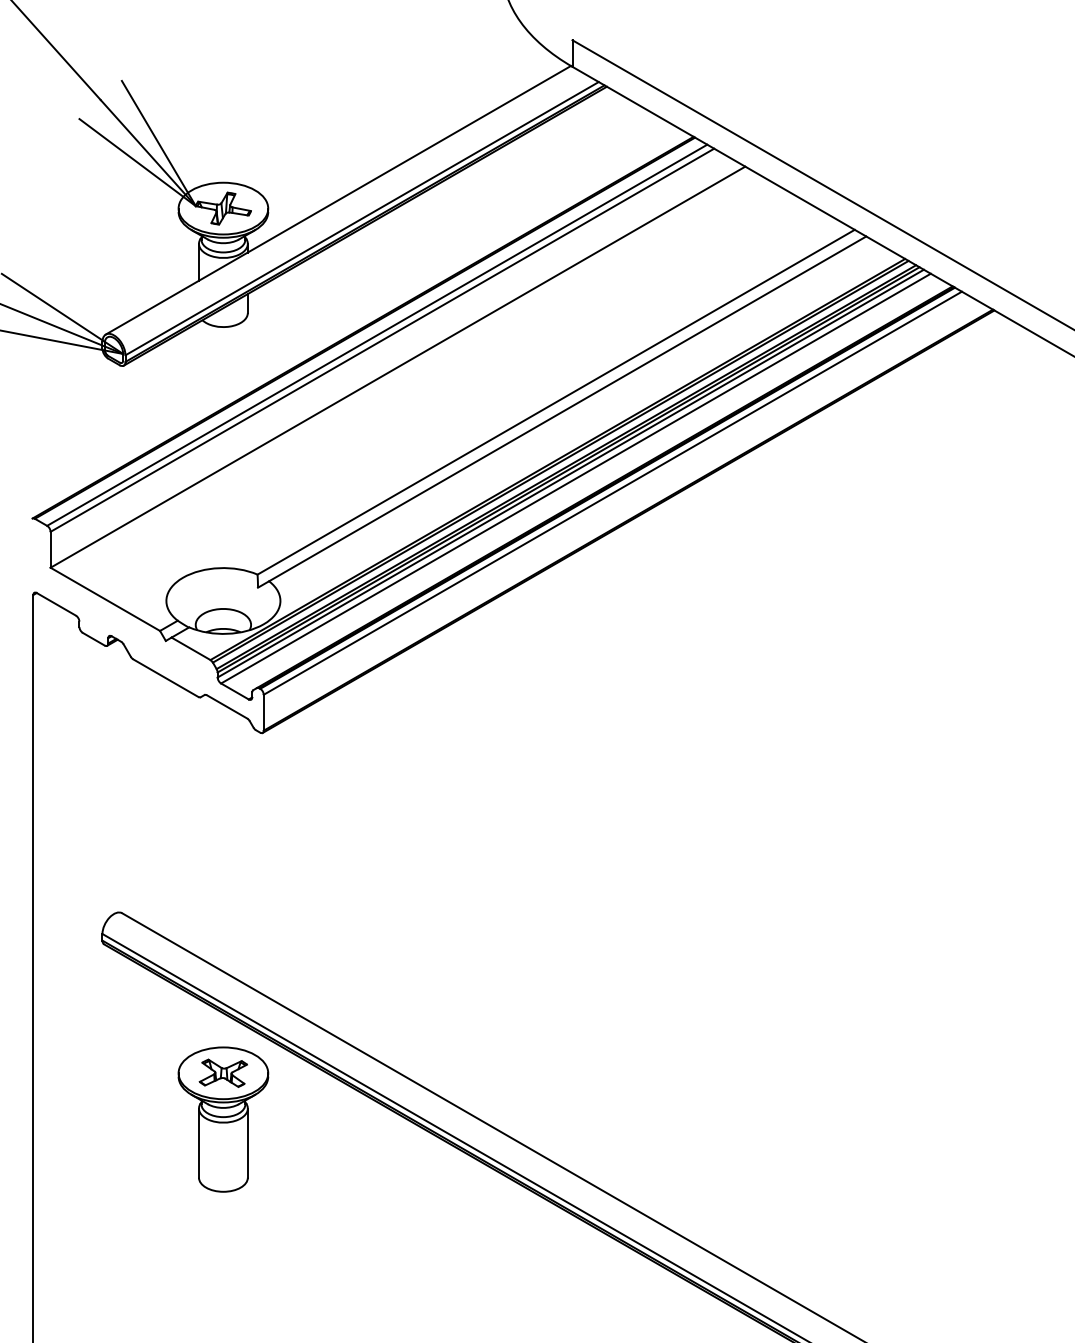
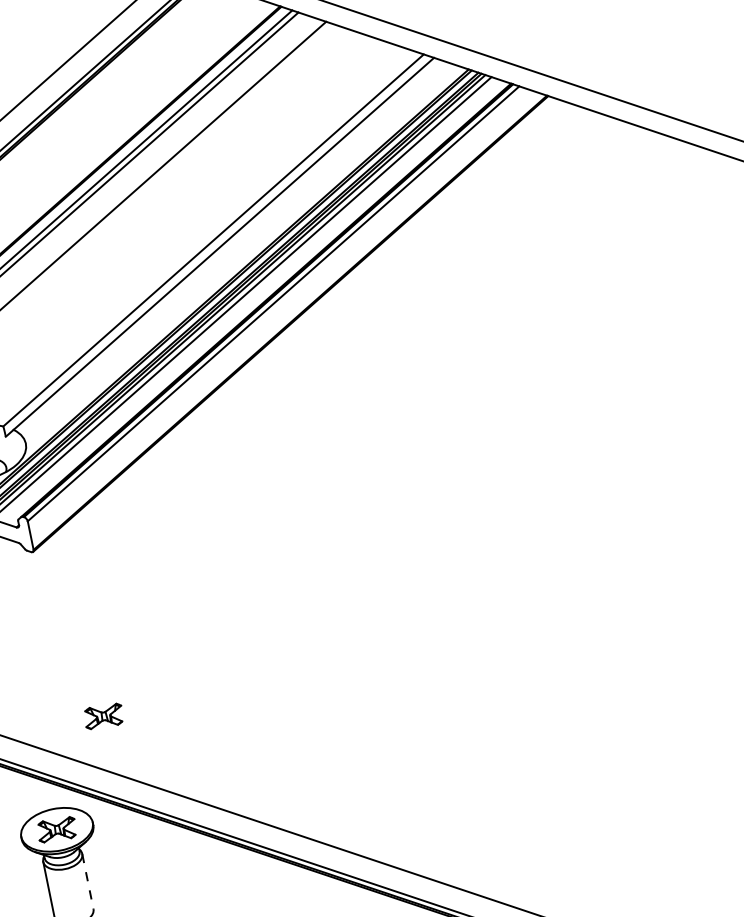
part: (306, 947) -> (102, 715), added
line: (247, 1143) -> (87, 881), solid -> dashed

